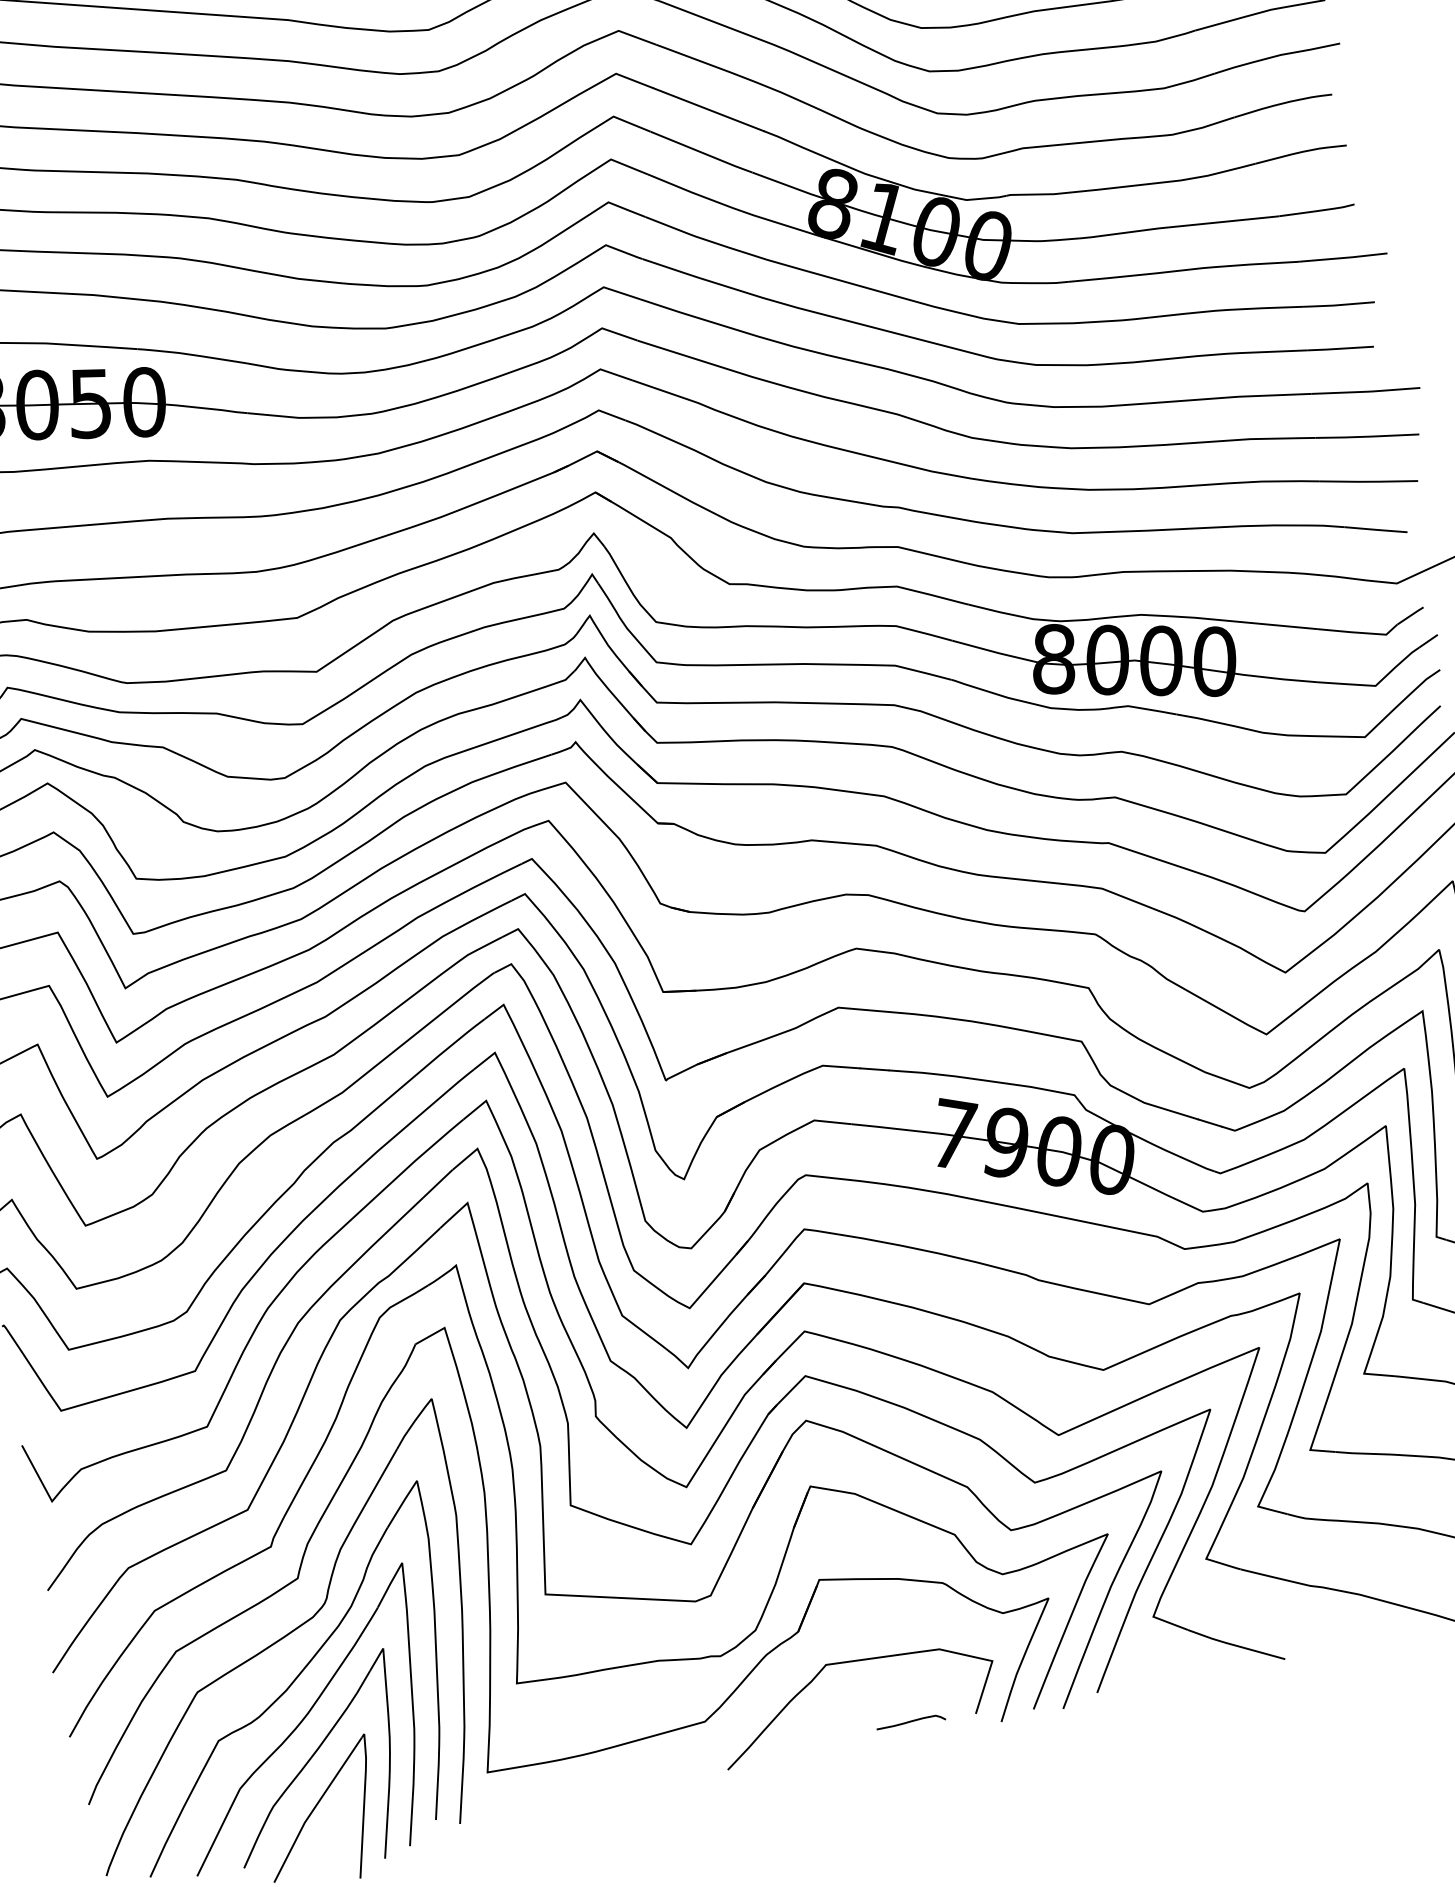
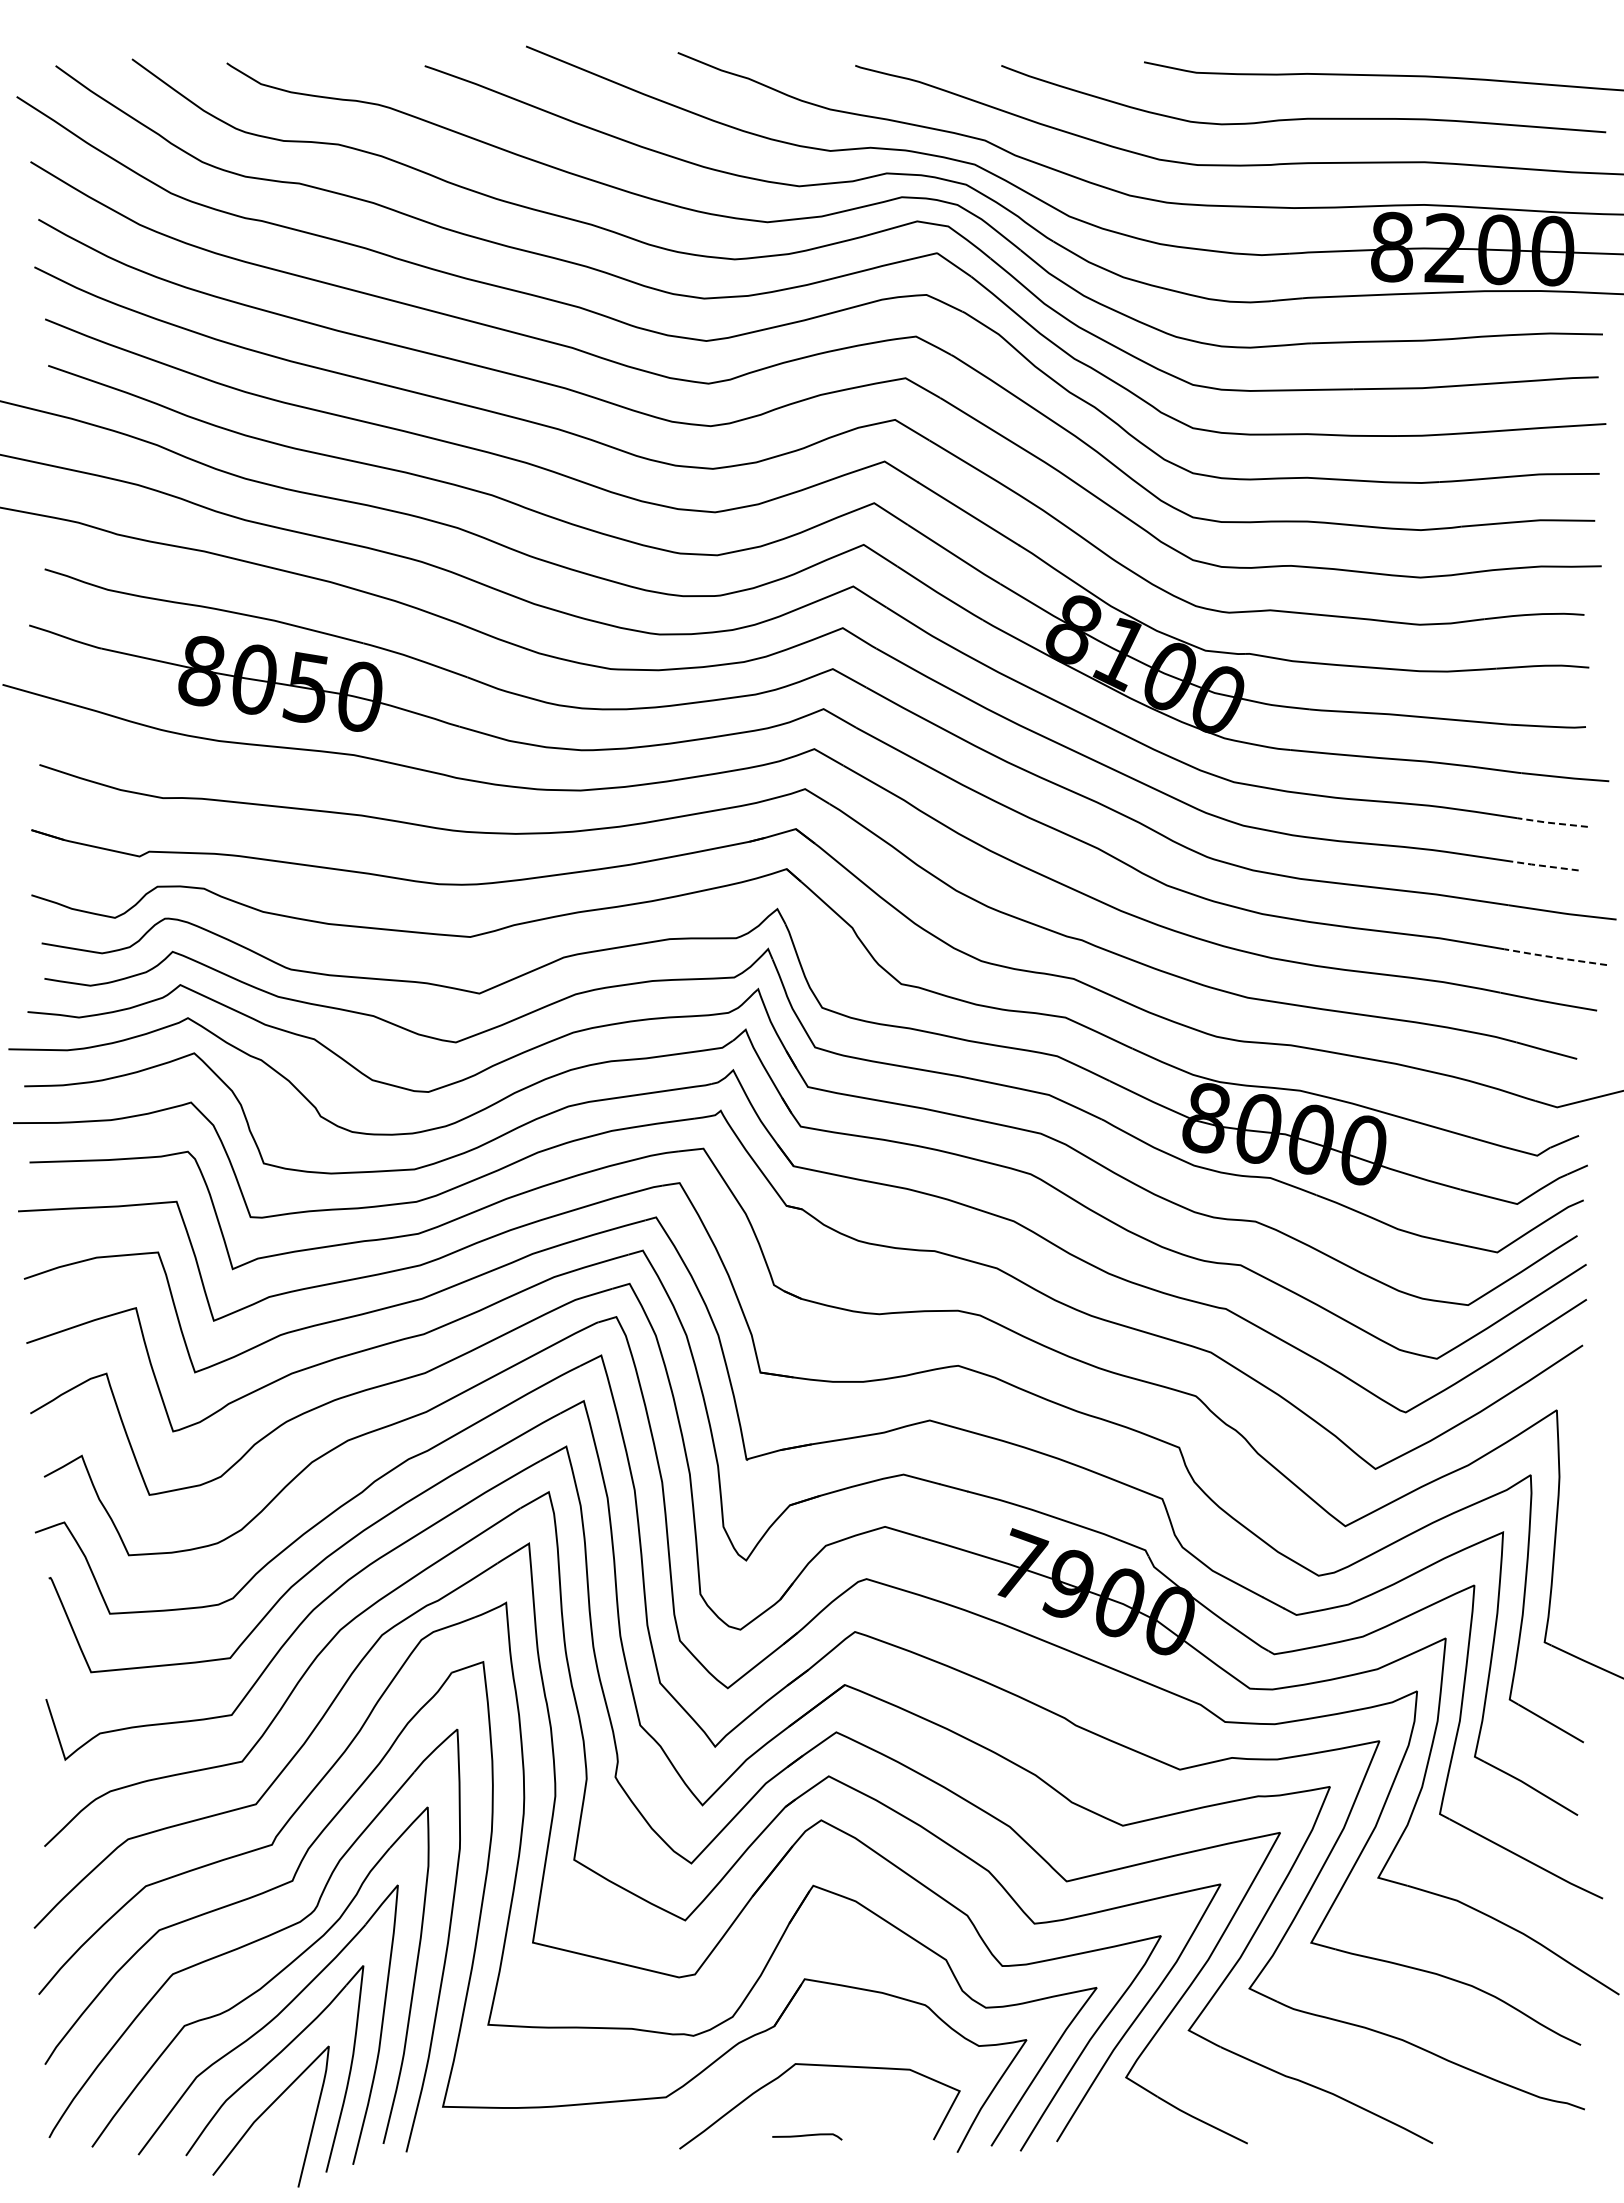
line: (1337, 304) -> (1550, 822), solid -> dashed
line: (1340, 348) -> (1545, 866), solid -> dashed
line: (1367, 436) -> (1555, 957), solid -> dashed
curve: (911, 1722) -> (807, 2136), moved

